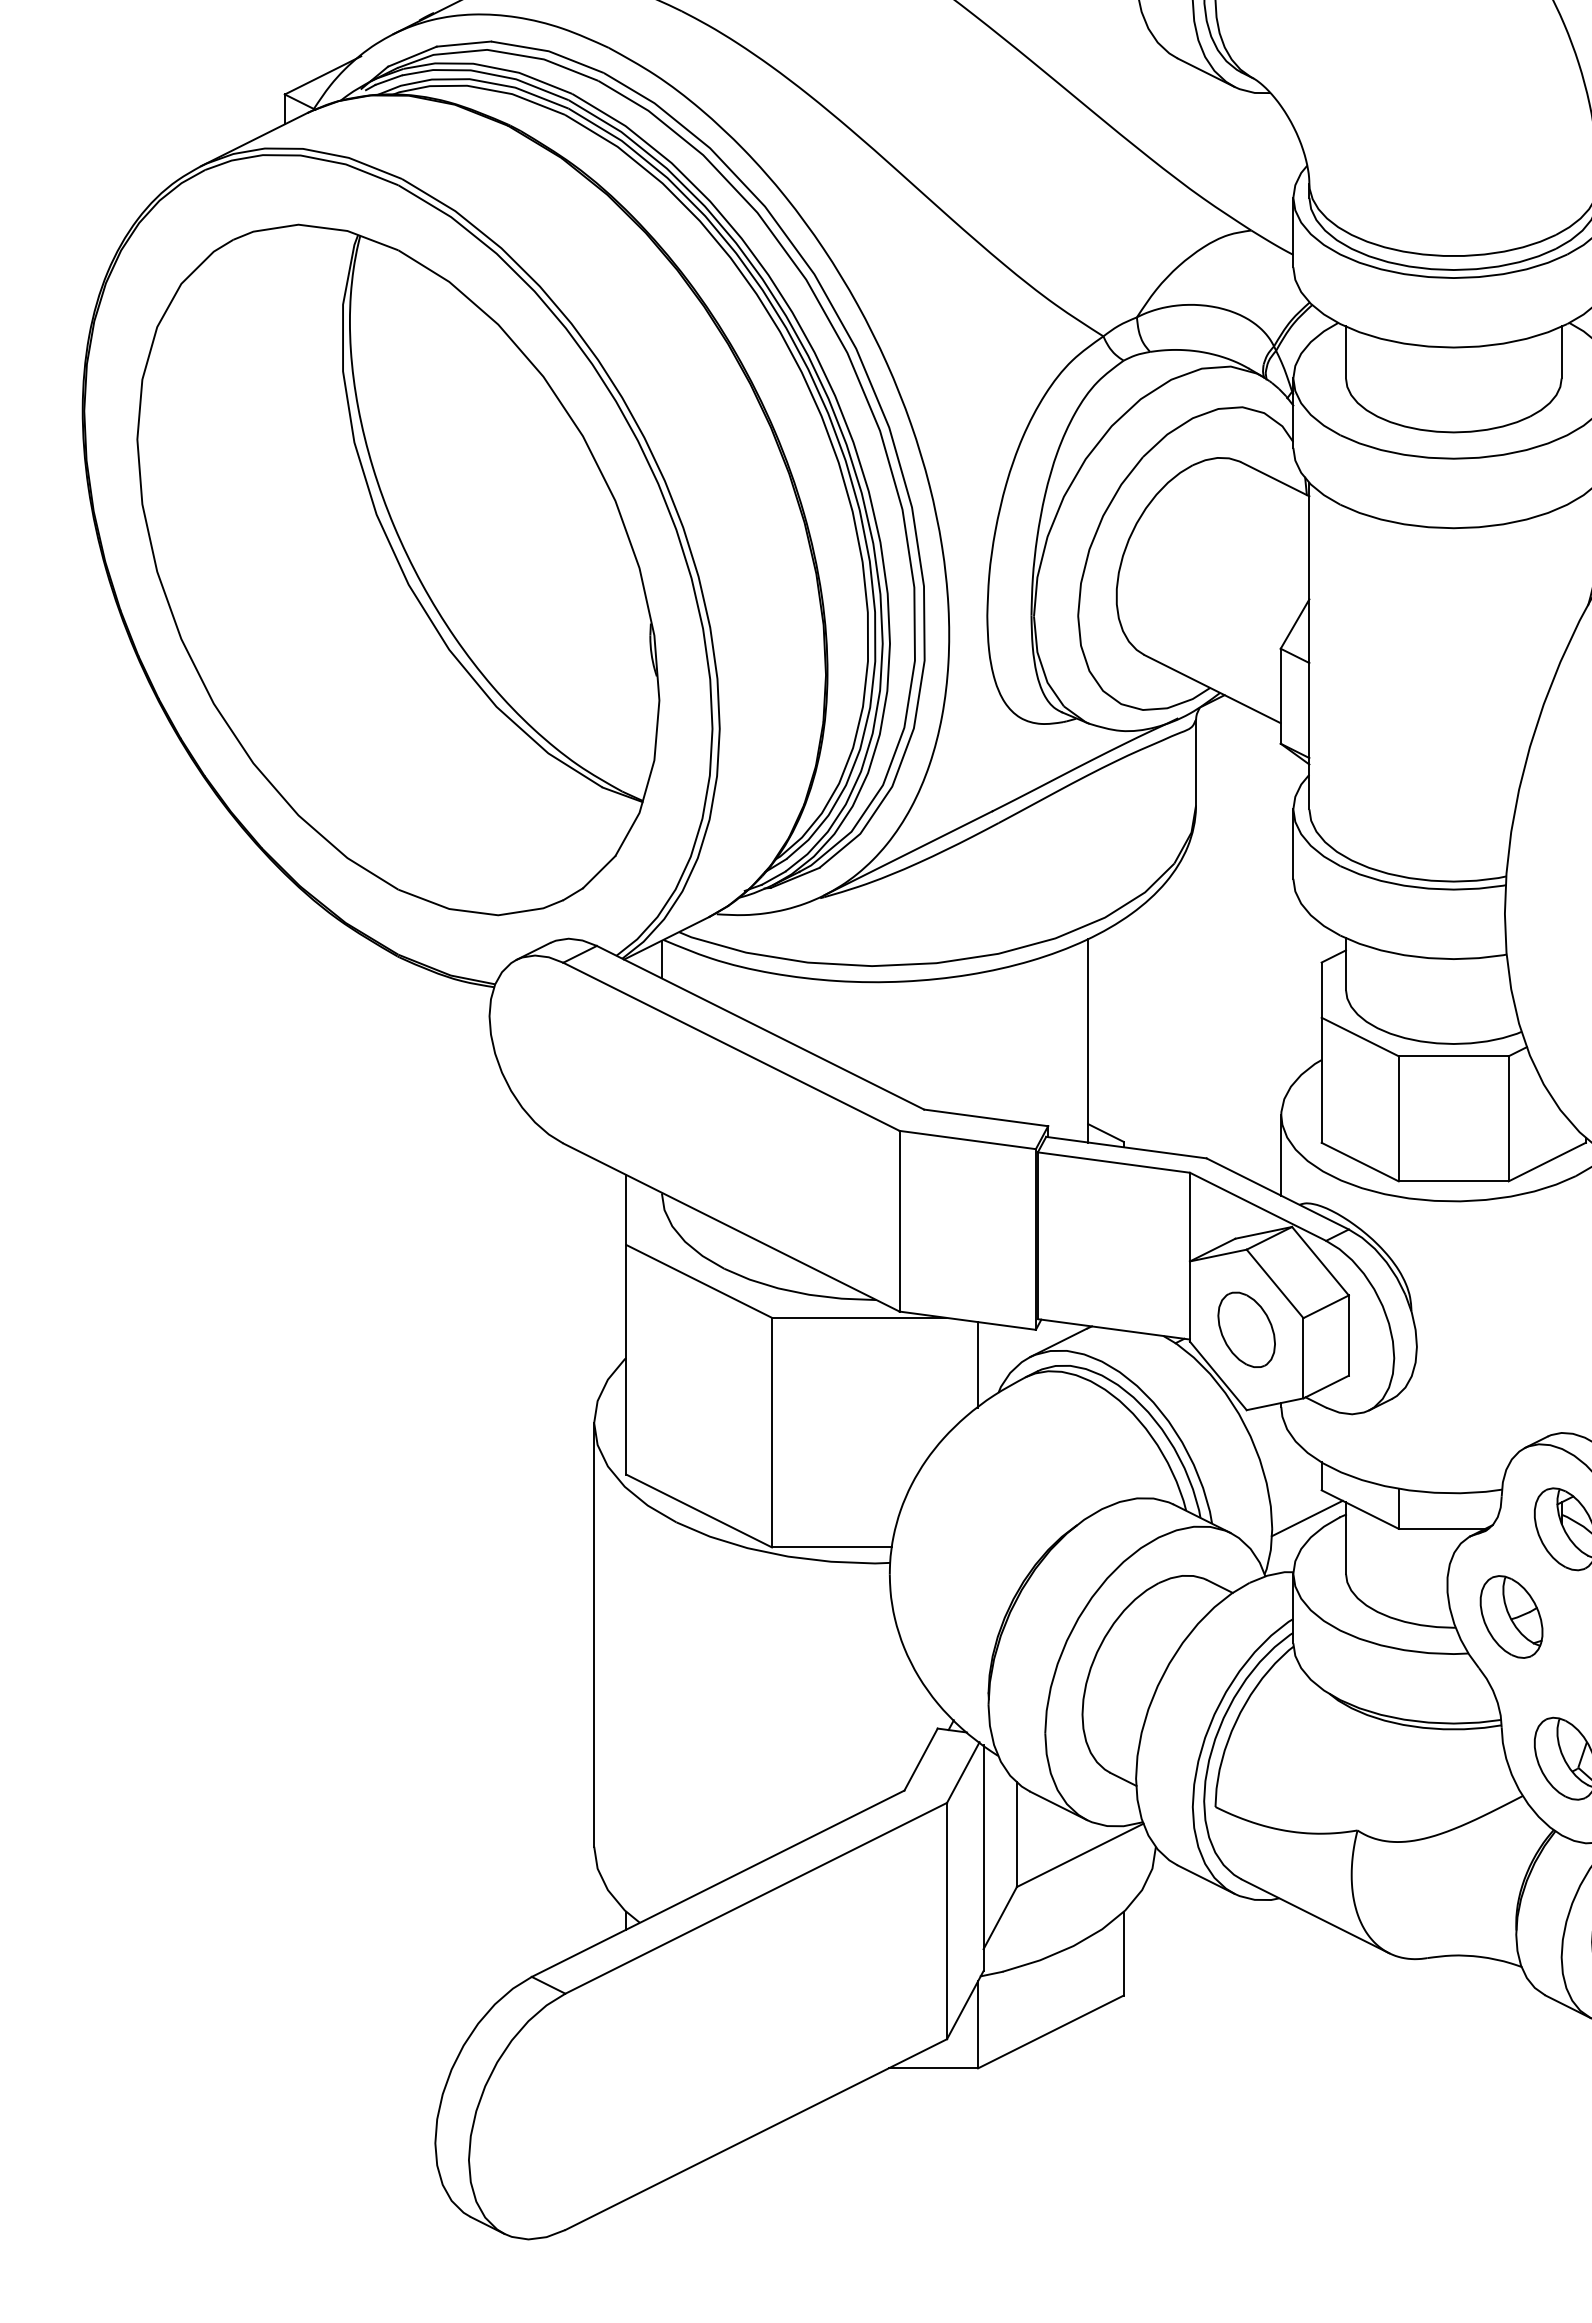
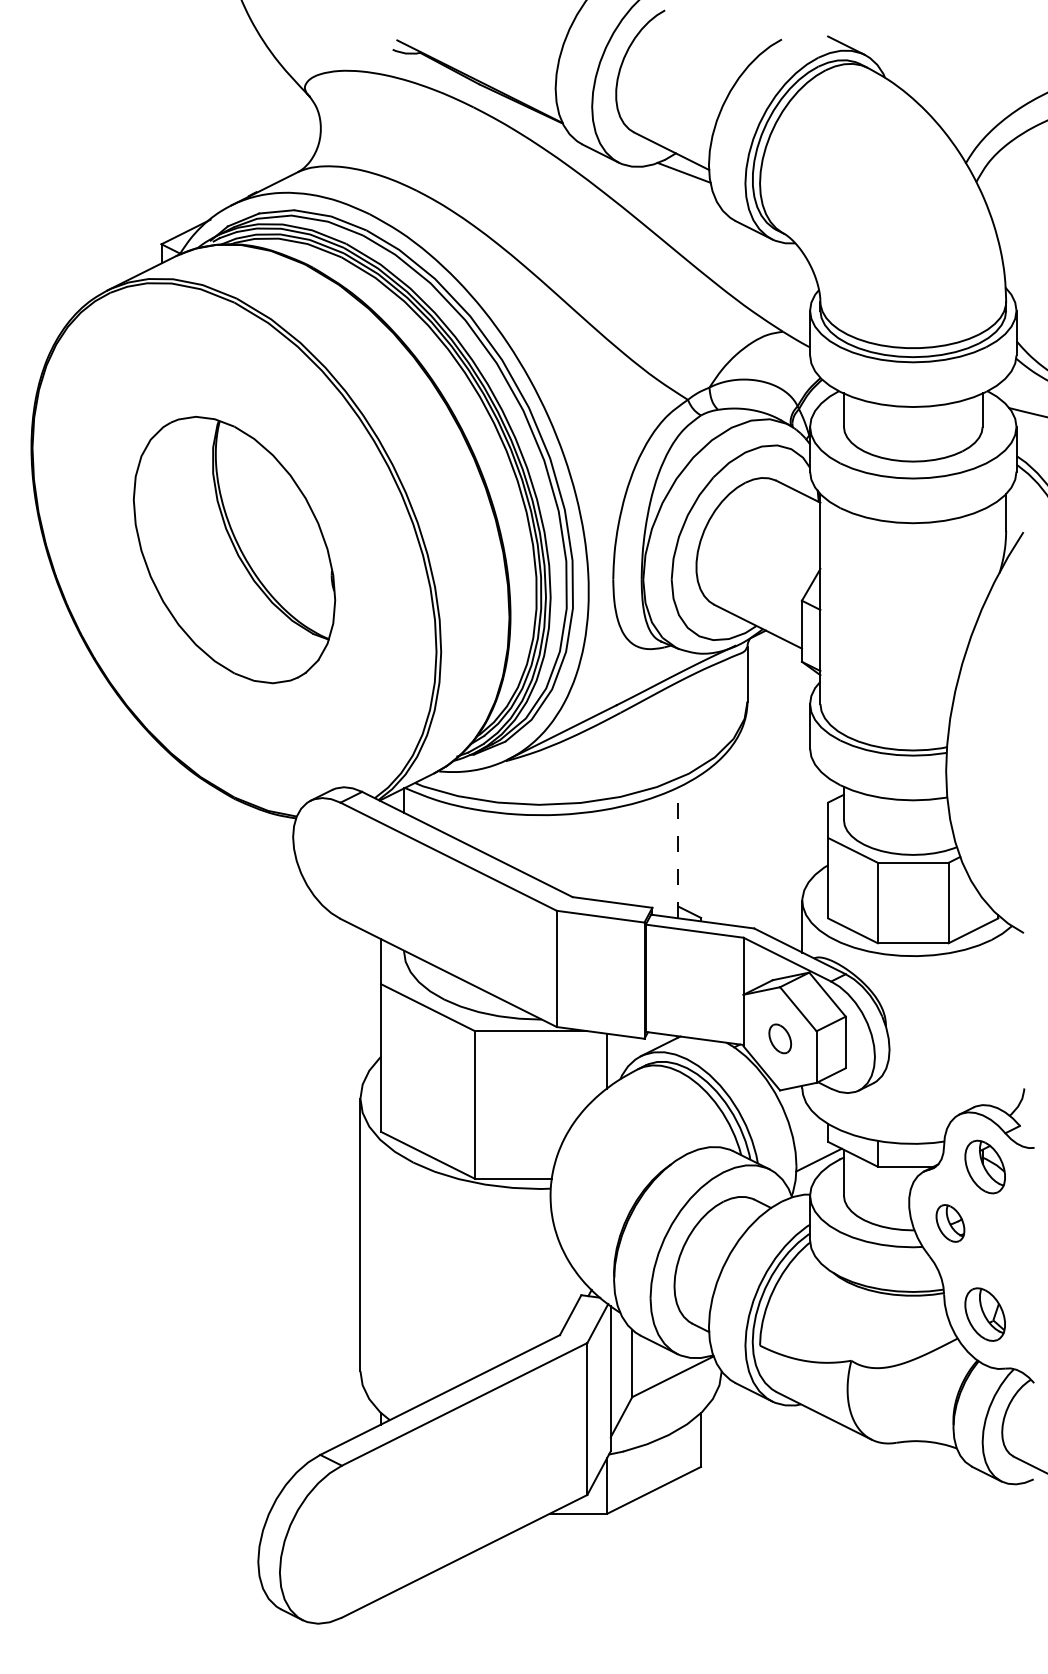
part: (398, 569) -> (234, 549), size x0.6
line: (1088, 1040) -> (678, 852), solid -> dashed
part: (1247, 1329) -> (780, 1038), size x0.6
part: (1511, 1617) -> (950, 1223), size x0.7

